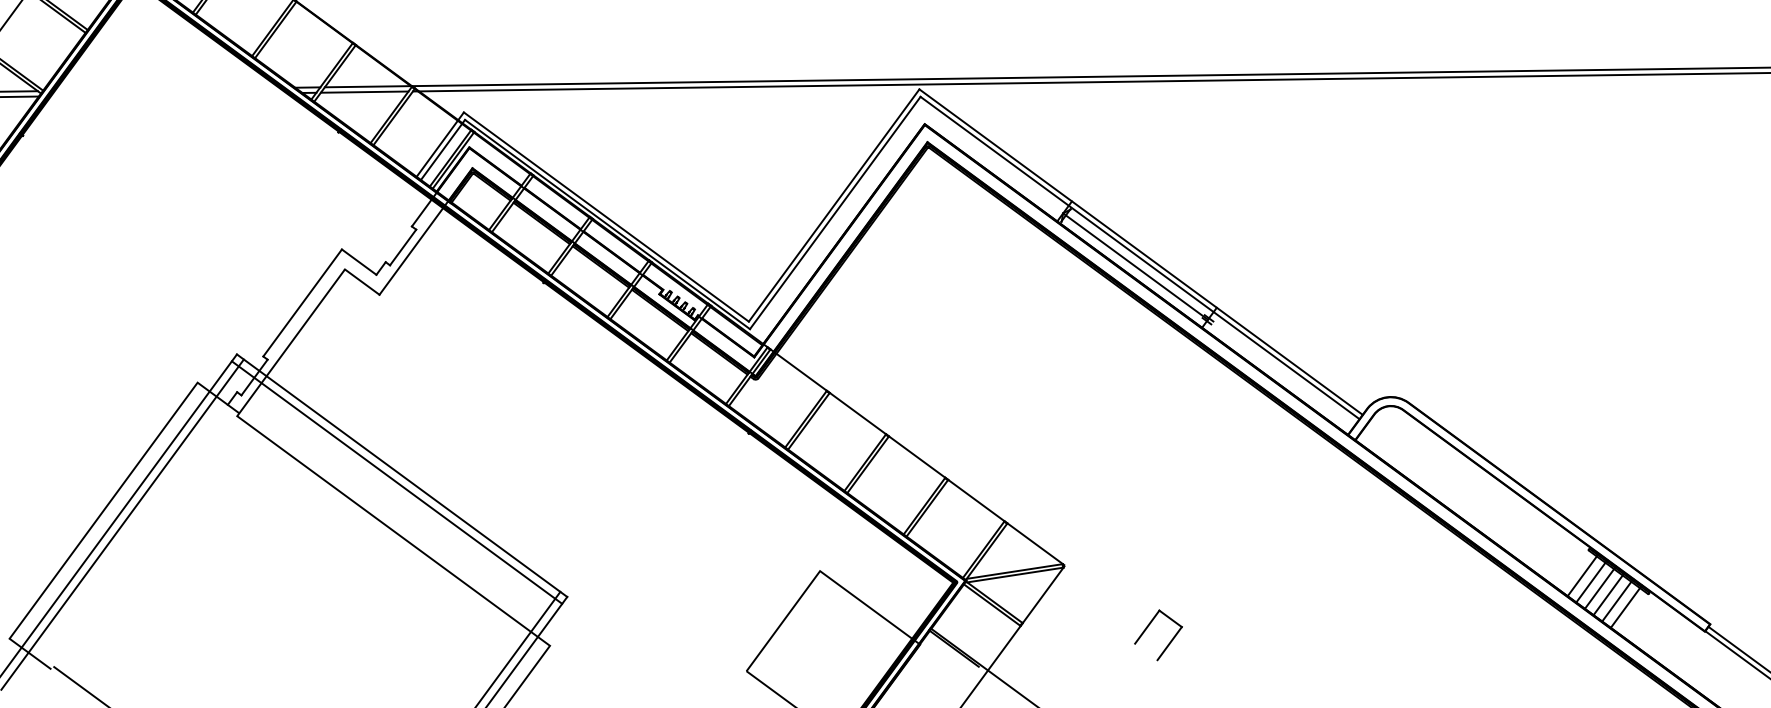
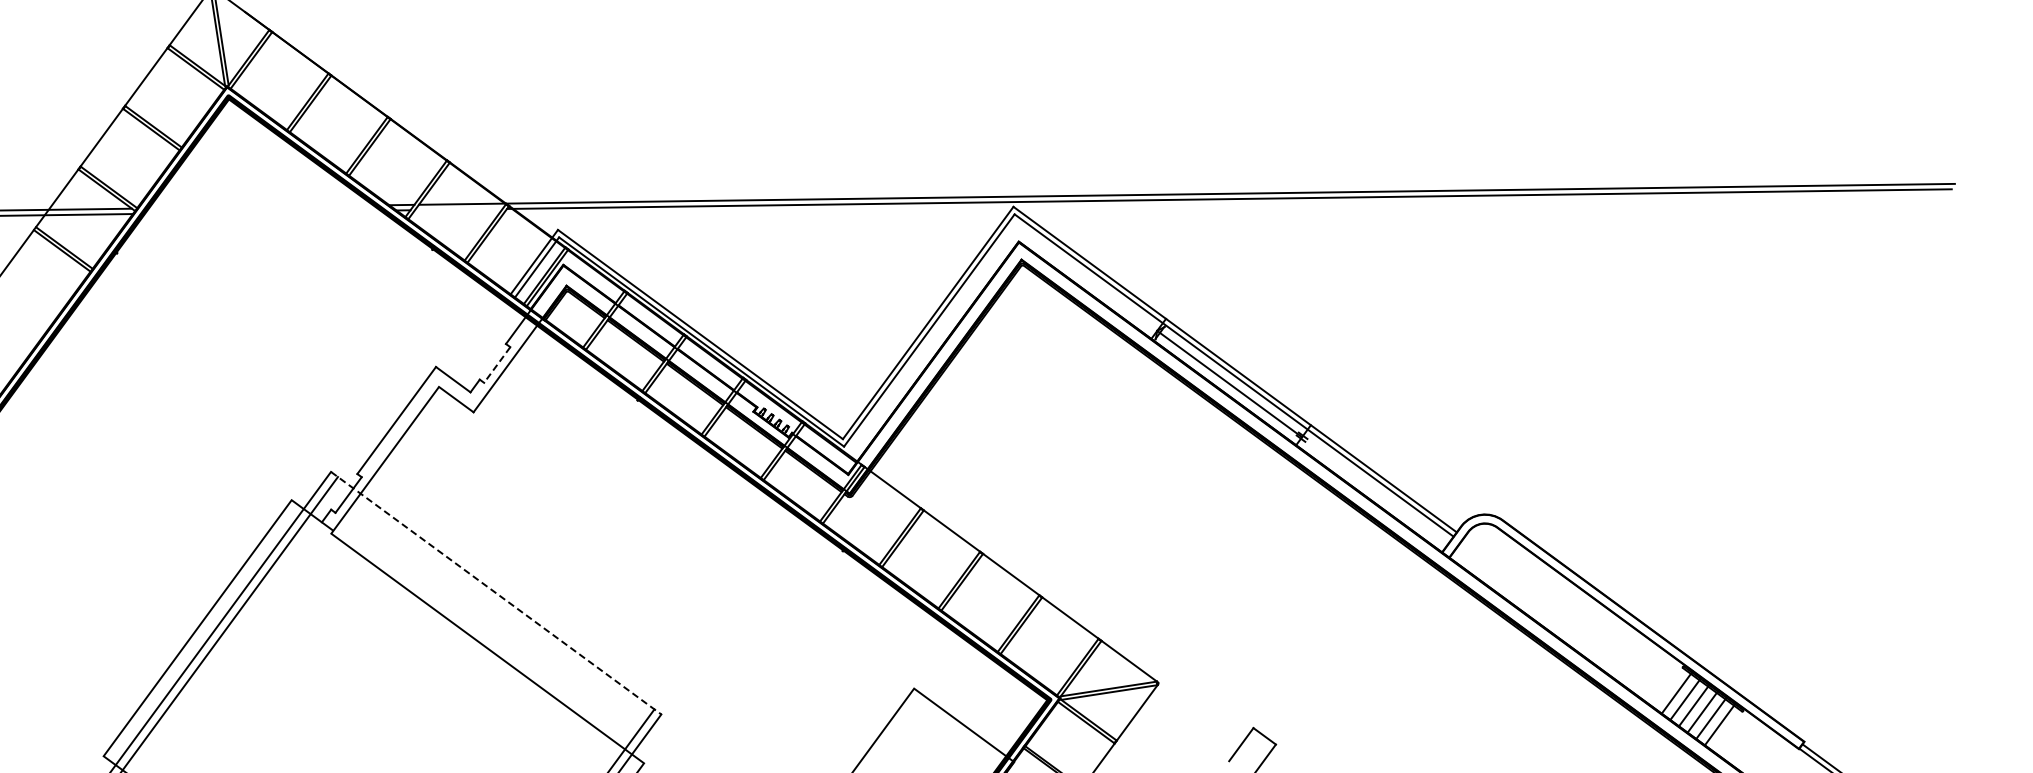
line: (364, 92) -> (458, 209), removed
line: (402, 248) -> (496, 365), solid -> dashed
line: (402, 476) -> (496, 593), solid -> dashed
line: (396, 482) -> (490, 599), removed

